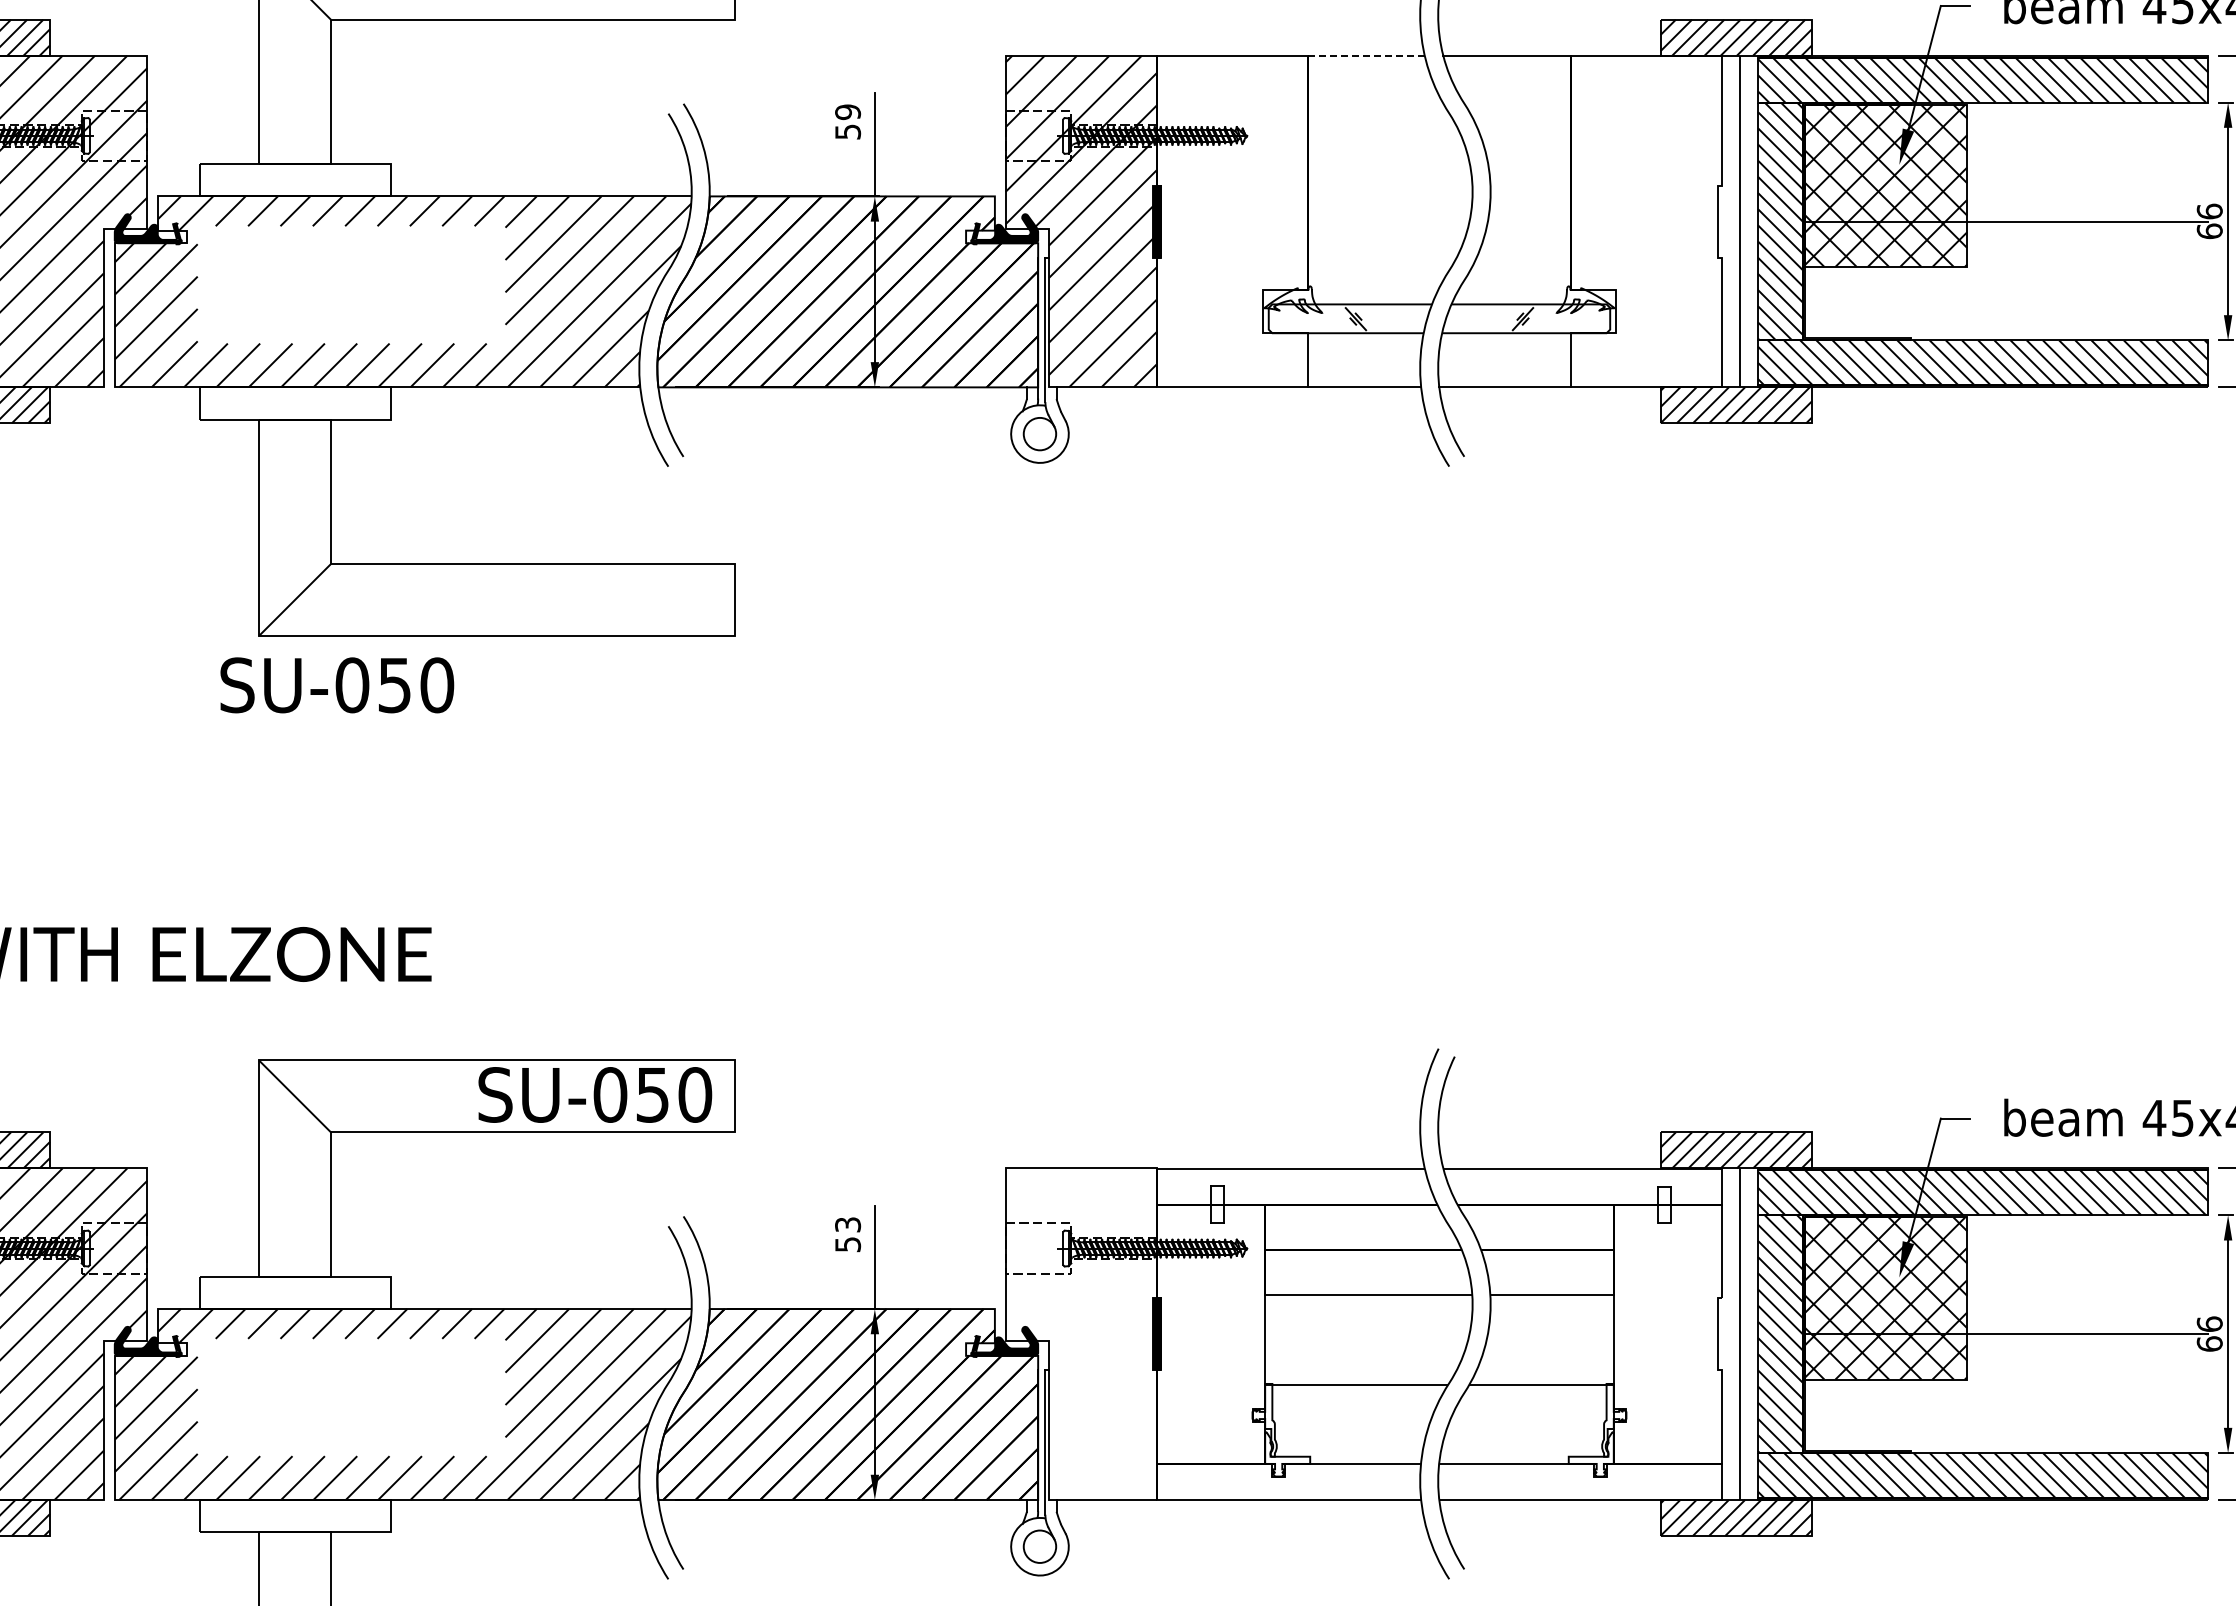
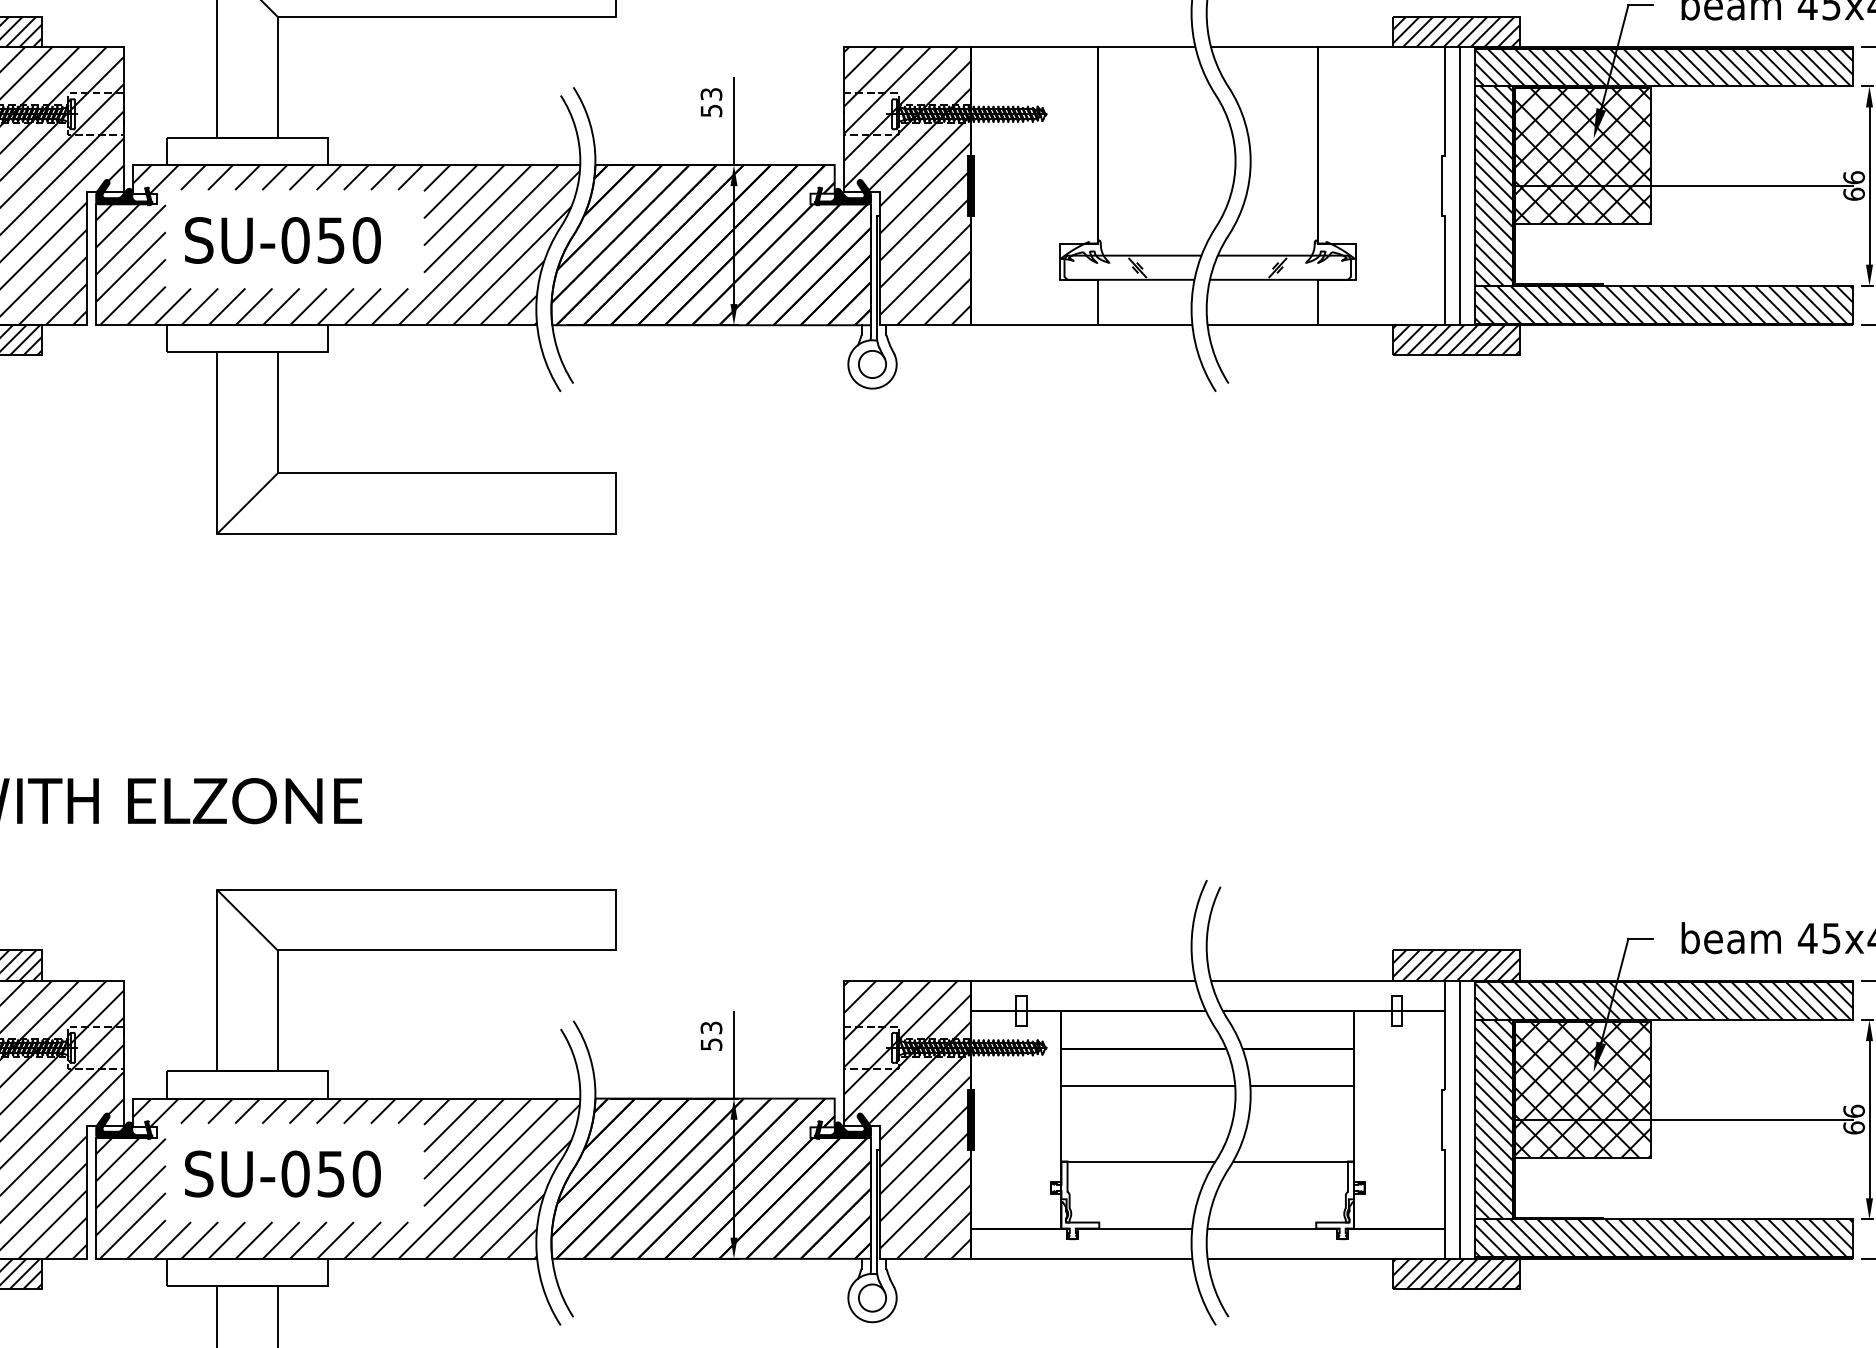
line: (1367, 55) -> (1147, 46), dashed -> solid
text: (847, 112) -> (711, 94), 59 -> 53
text: (337, 685) -> (283, 240), moved
text: (595, 1094) -> (283, 1173), moved
hatch: (1081, 1333) -> (907, 1119), added

